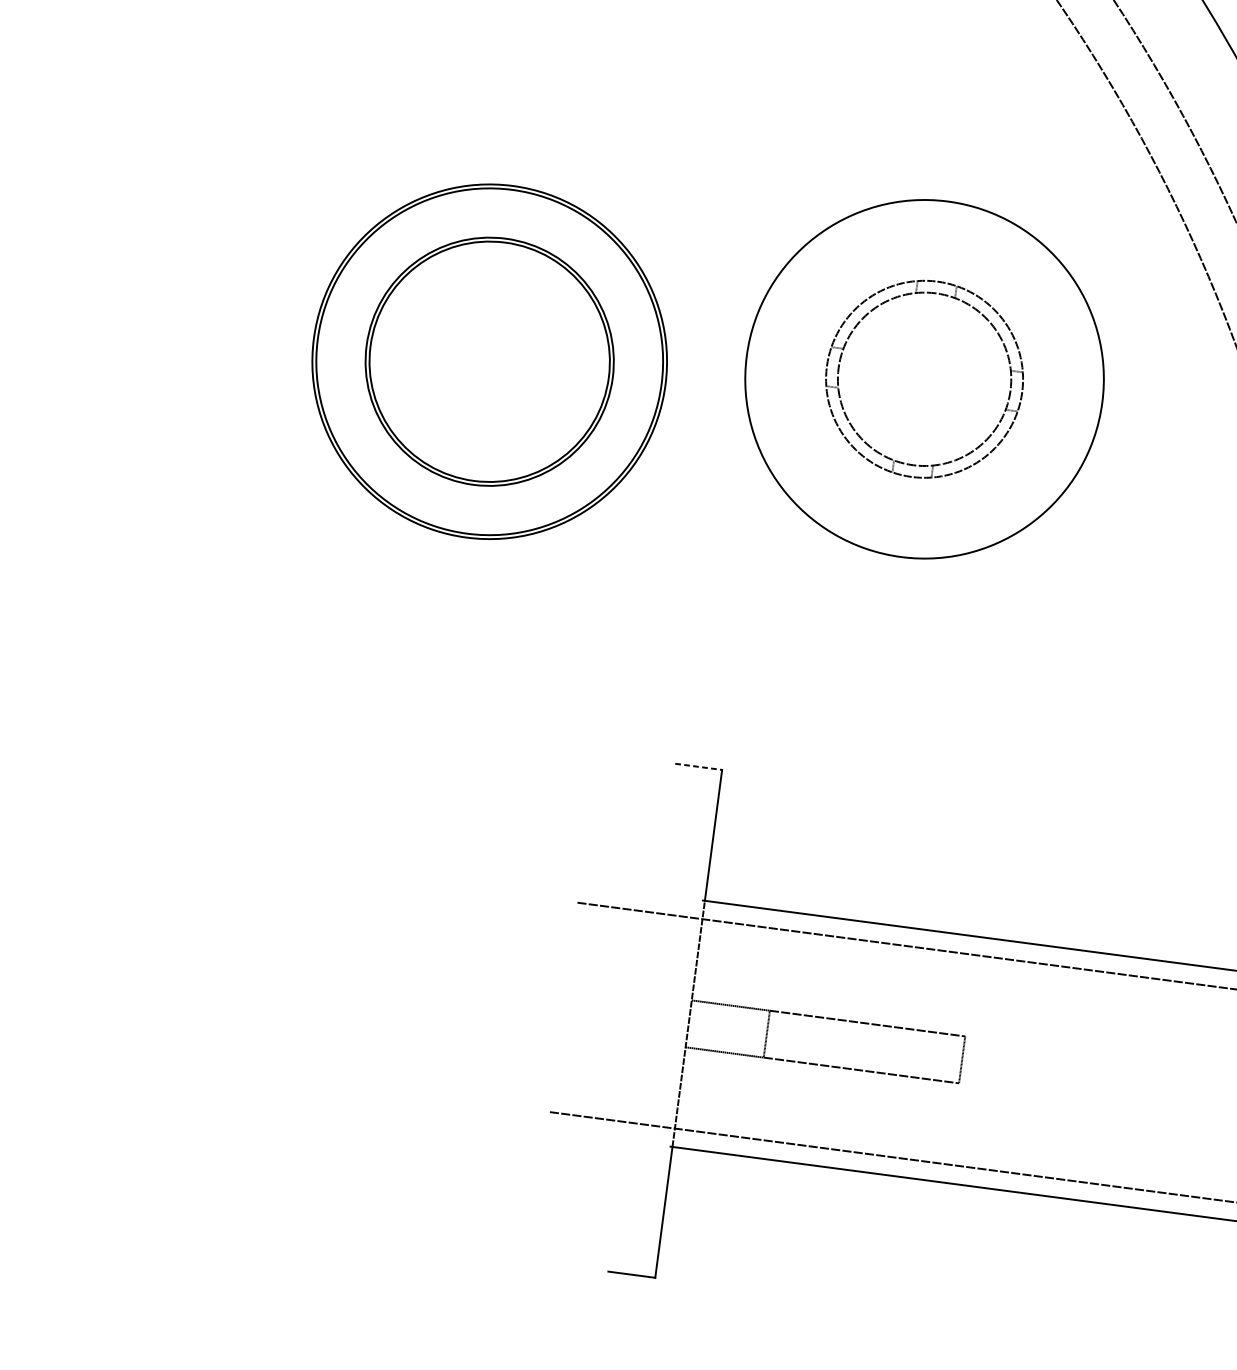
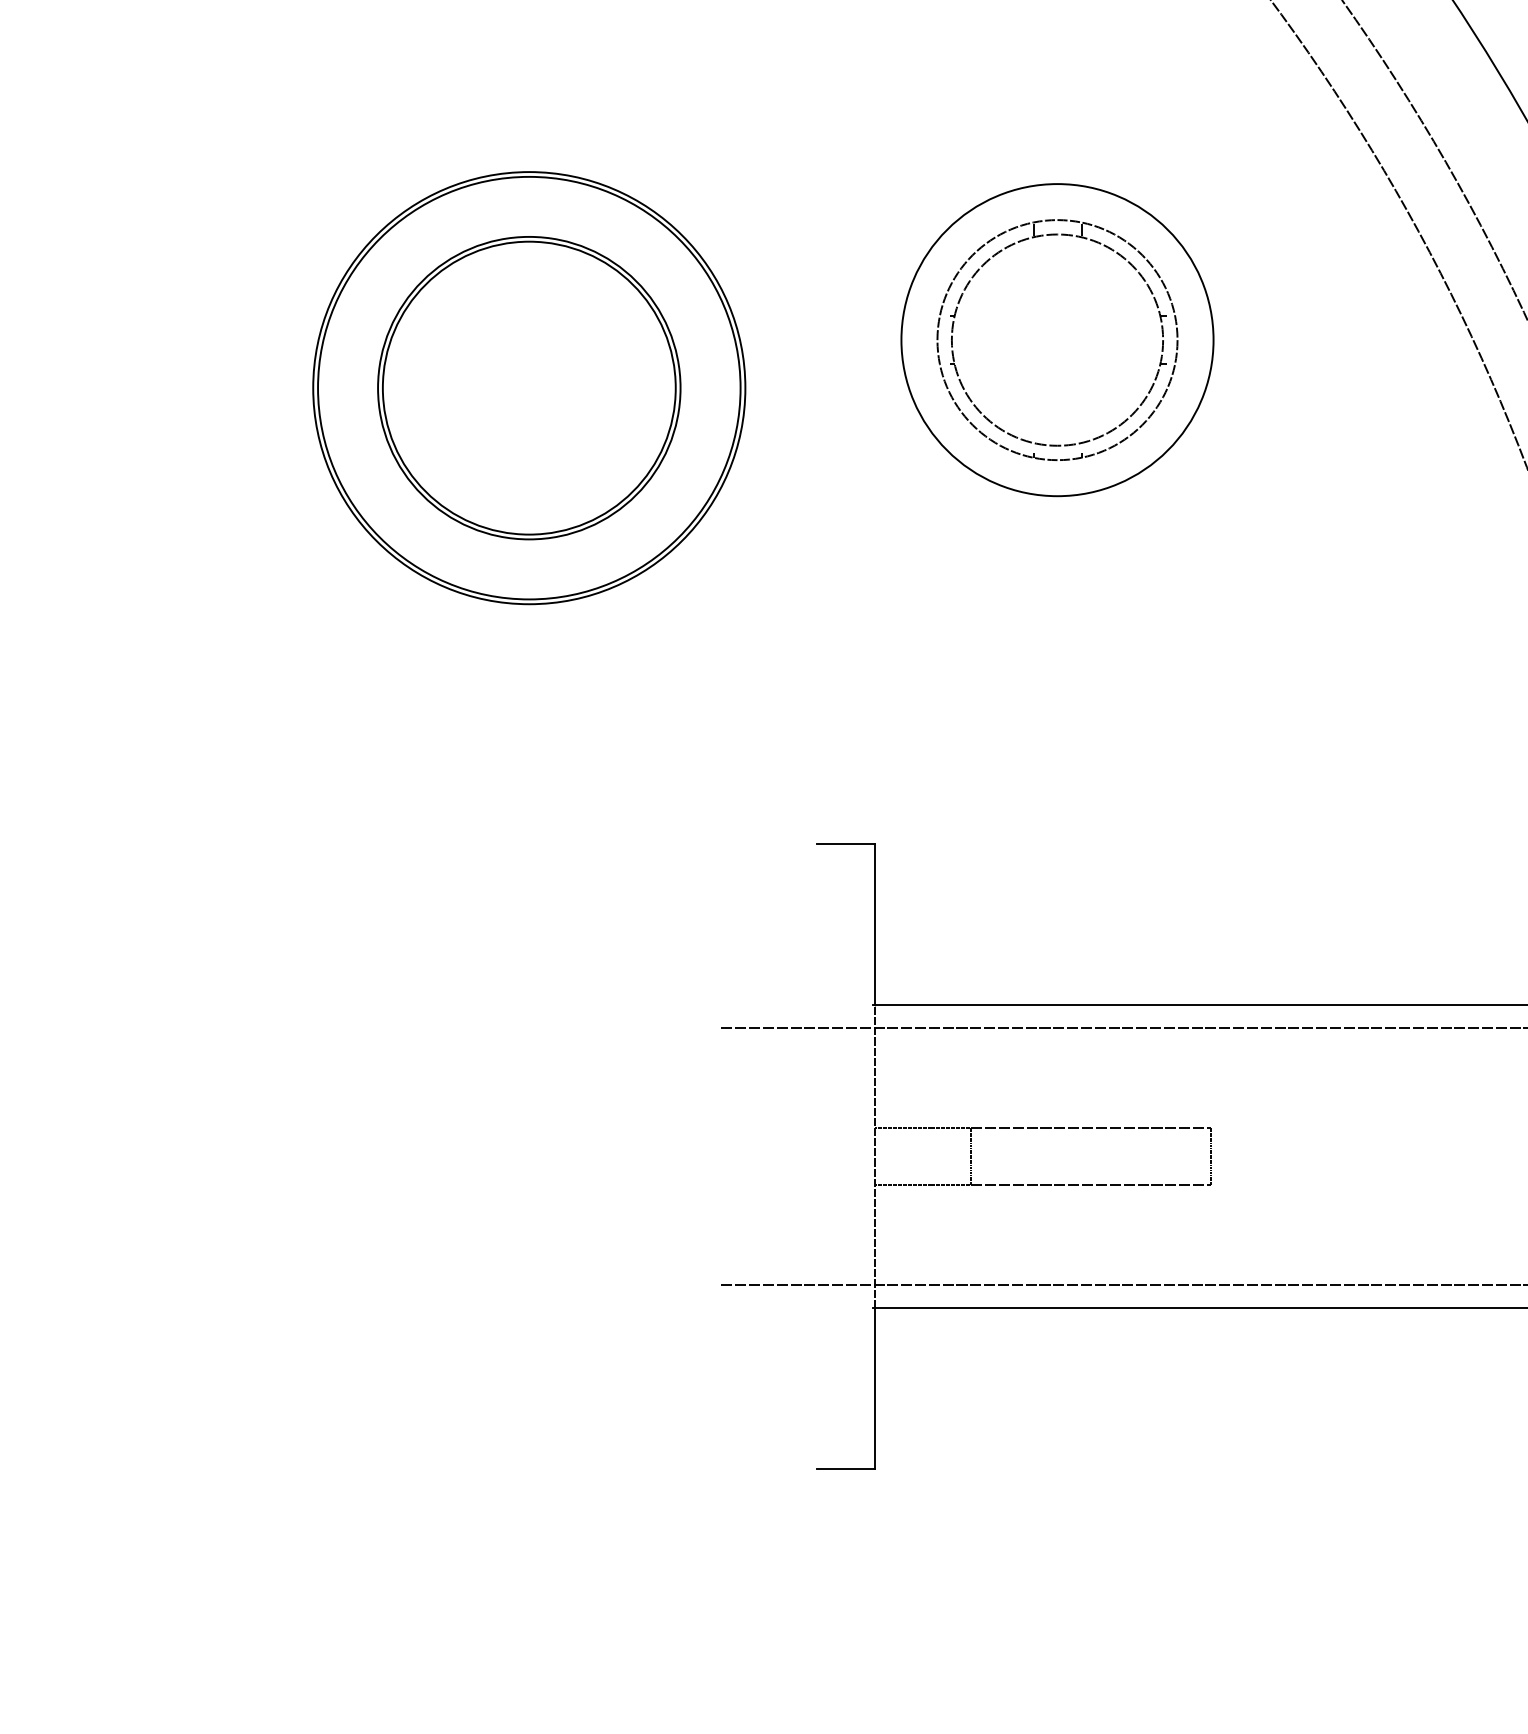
circle: (924, 379) -> (1057, 340), size x0.71
line: (698, 767) -> (846, 844), dashed -> solid

